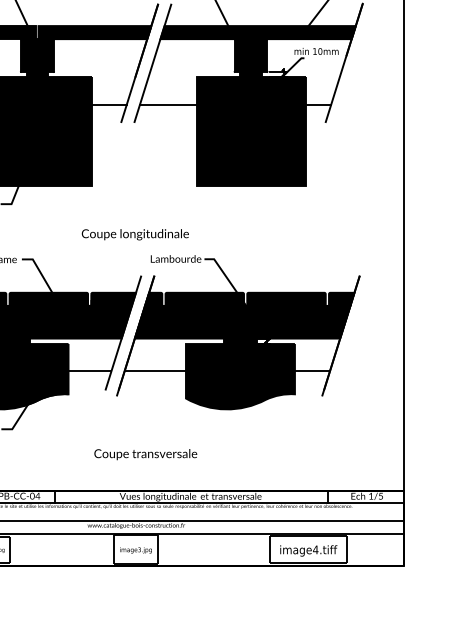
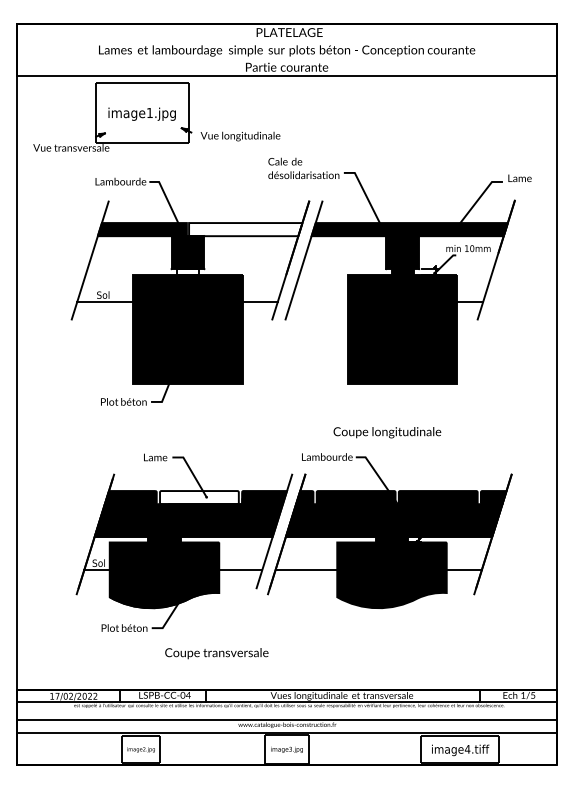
fill: (94, 32) -> (245, 229), removed
fill: (36, 74) -> (187, 271), removed
line: (168, 104) -> (319, 301), removed
text: (135, 234) -> (387, 432), moved
fill: (48, 299) -> (199, 497), removed
text: (145, 454) -> (216, 653), moved

